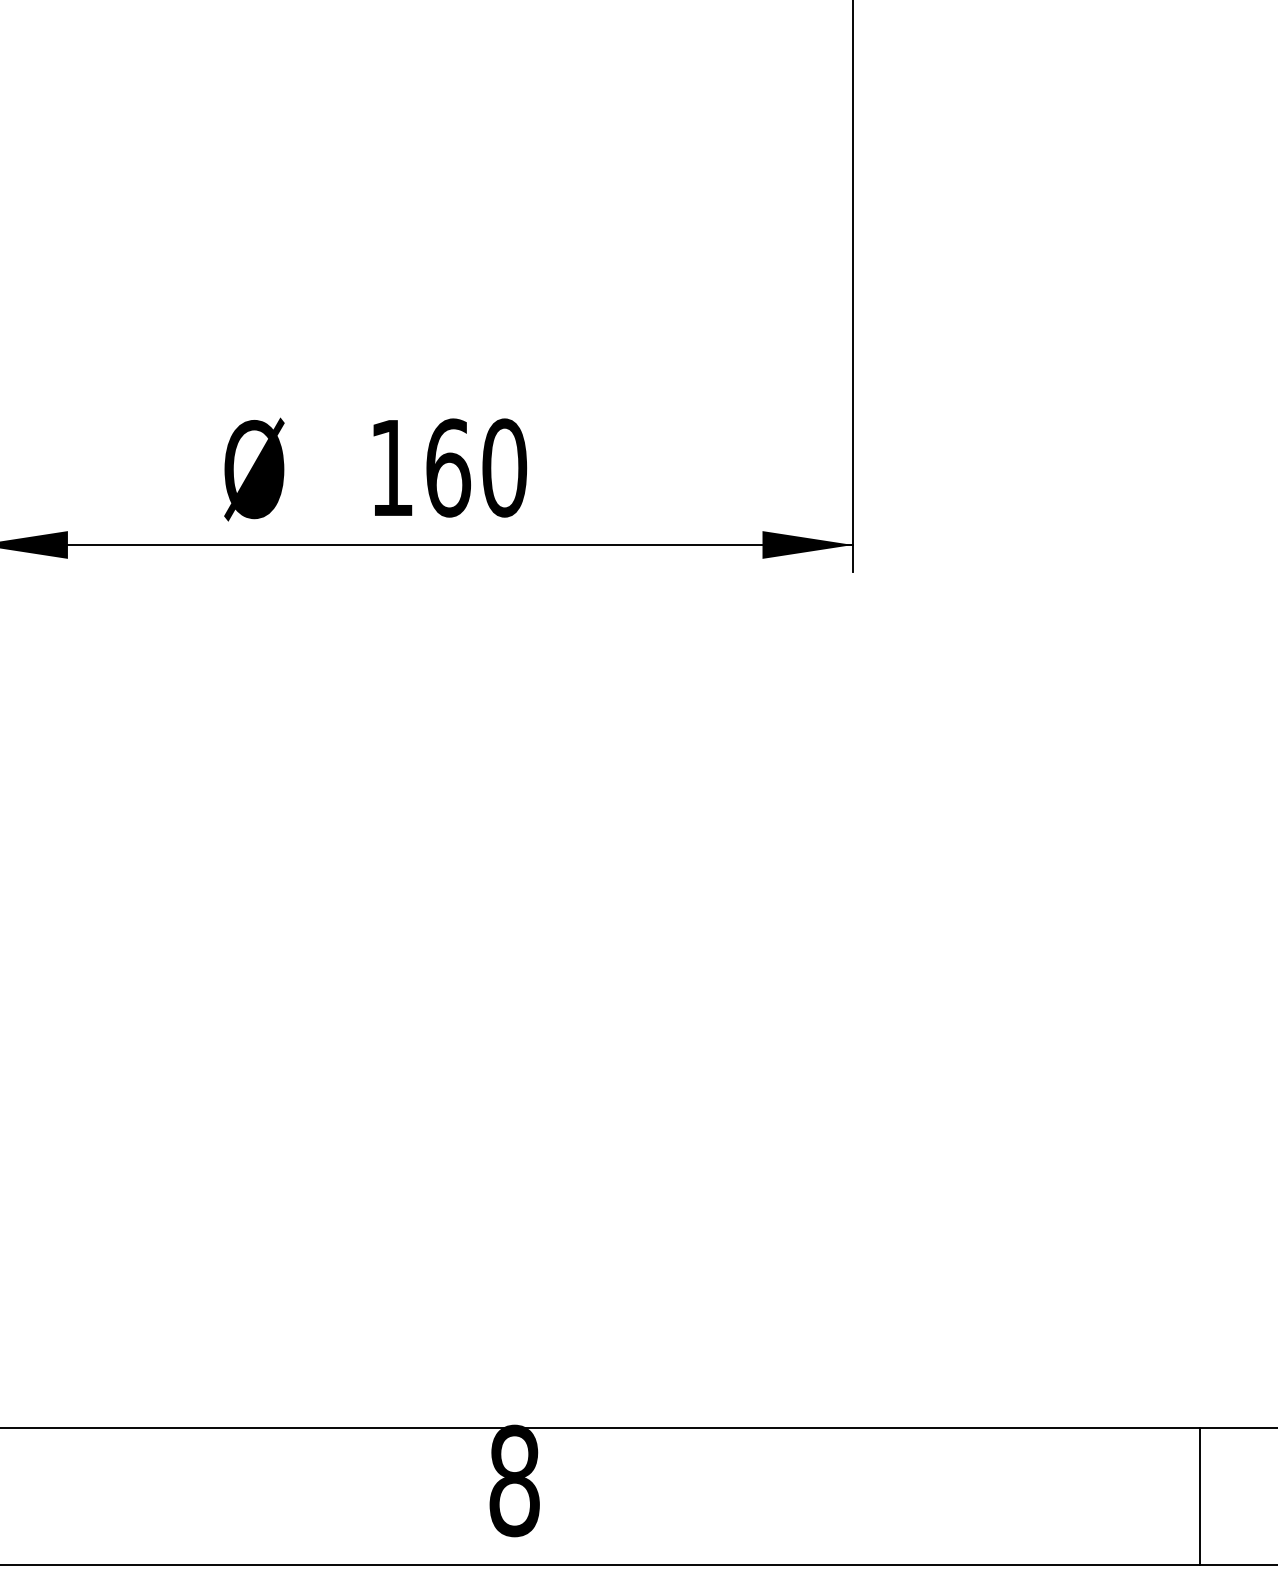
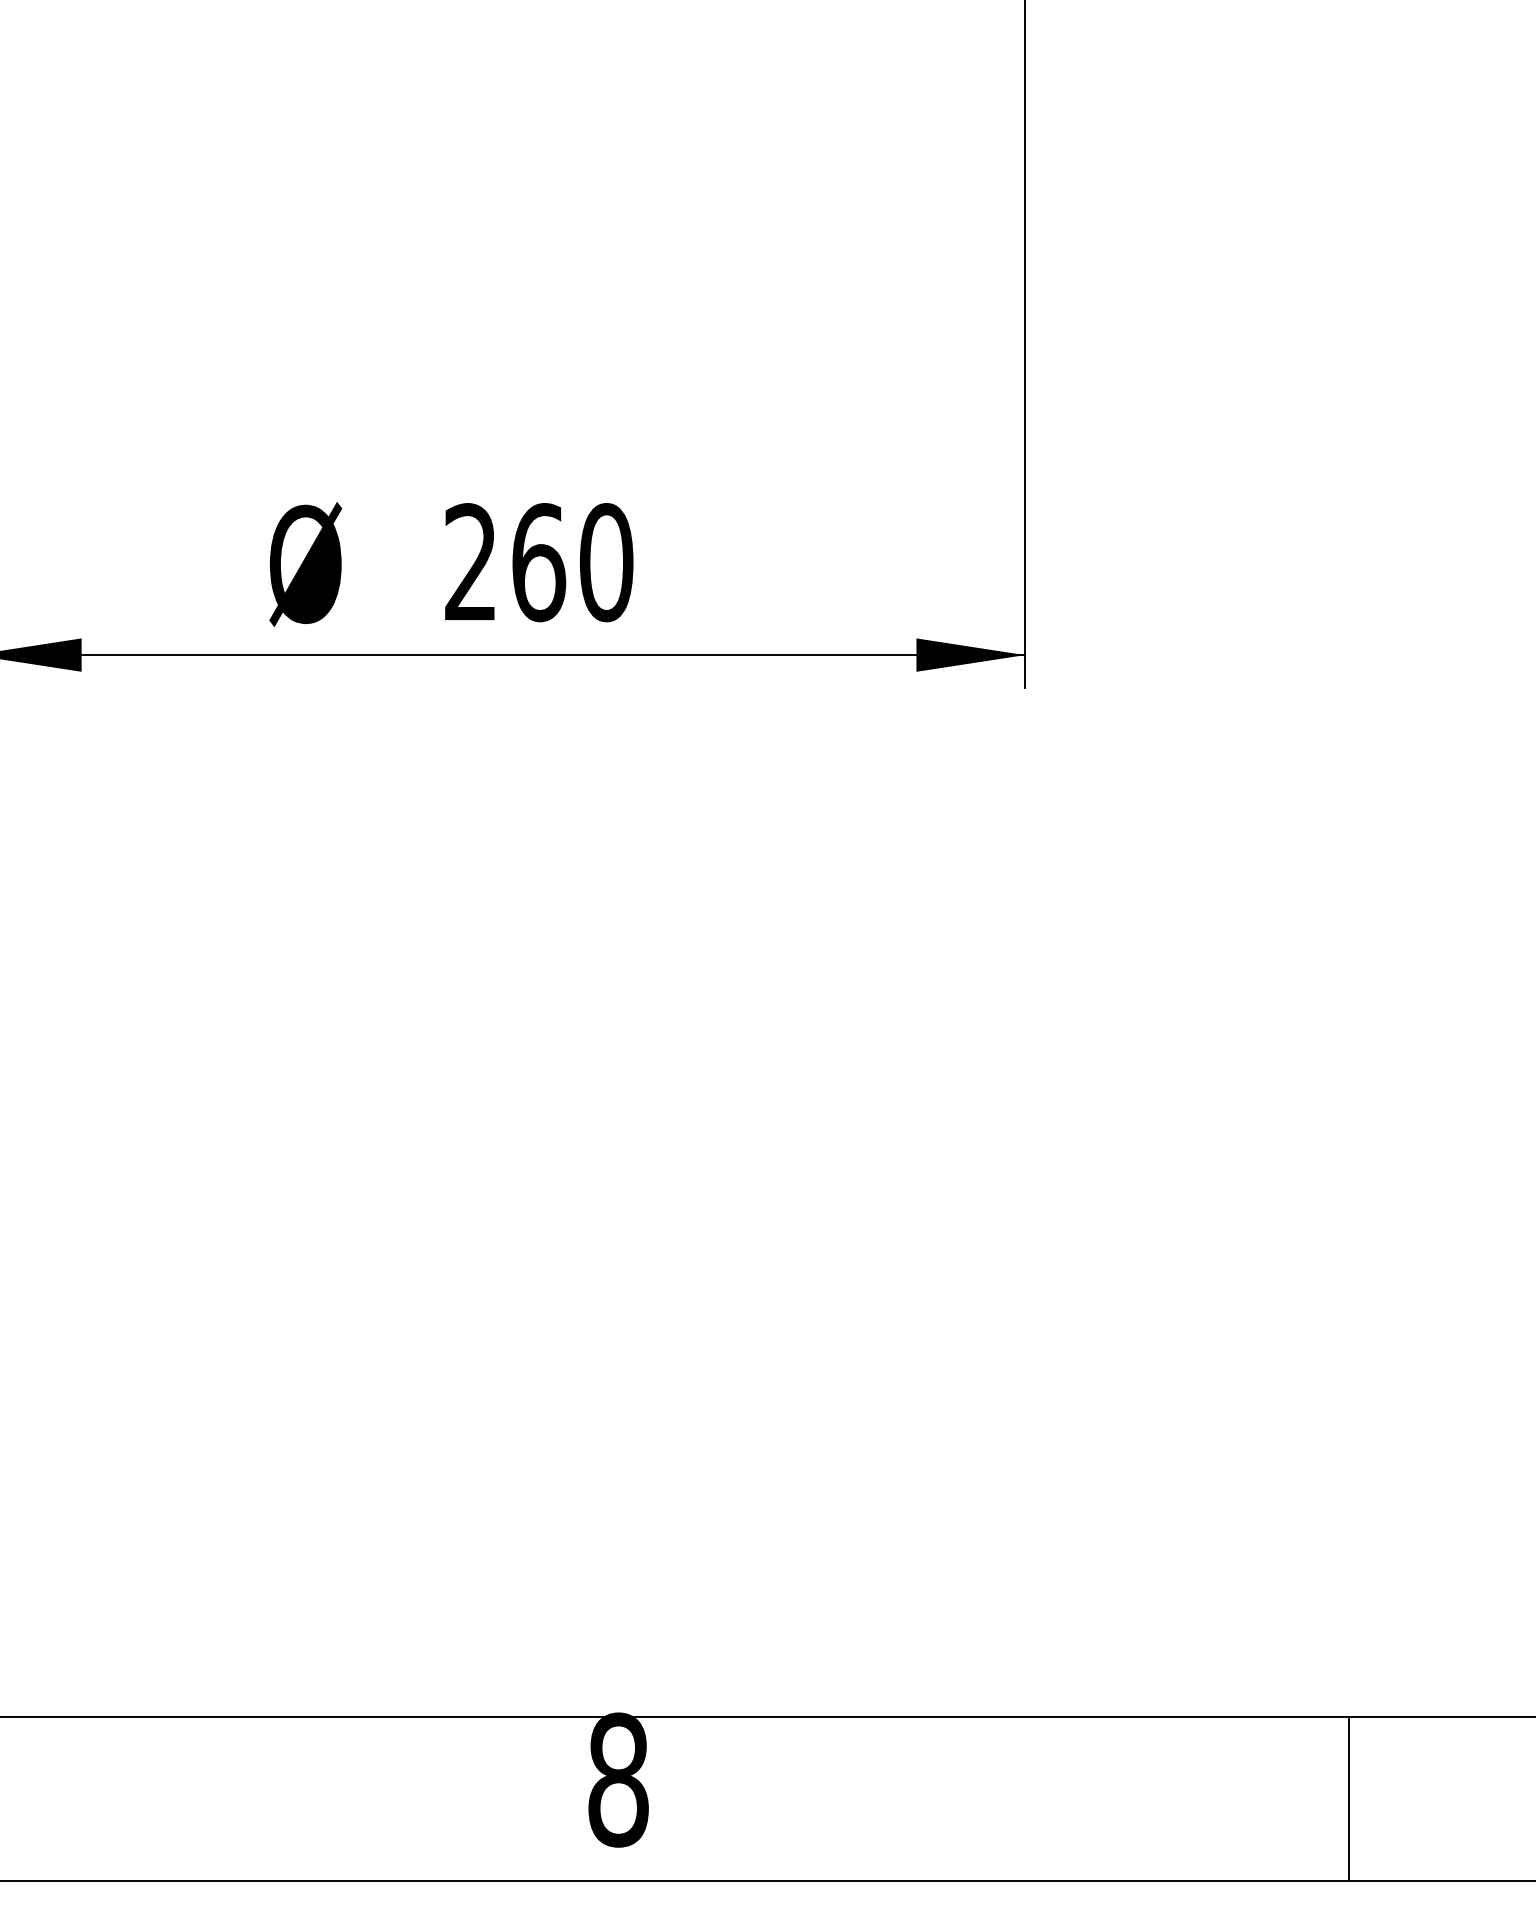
text: (391, 467) -> (470, 561), 160 -> 260
line: (1199, 1496) -> (1348, 1798), moved

